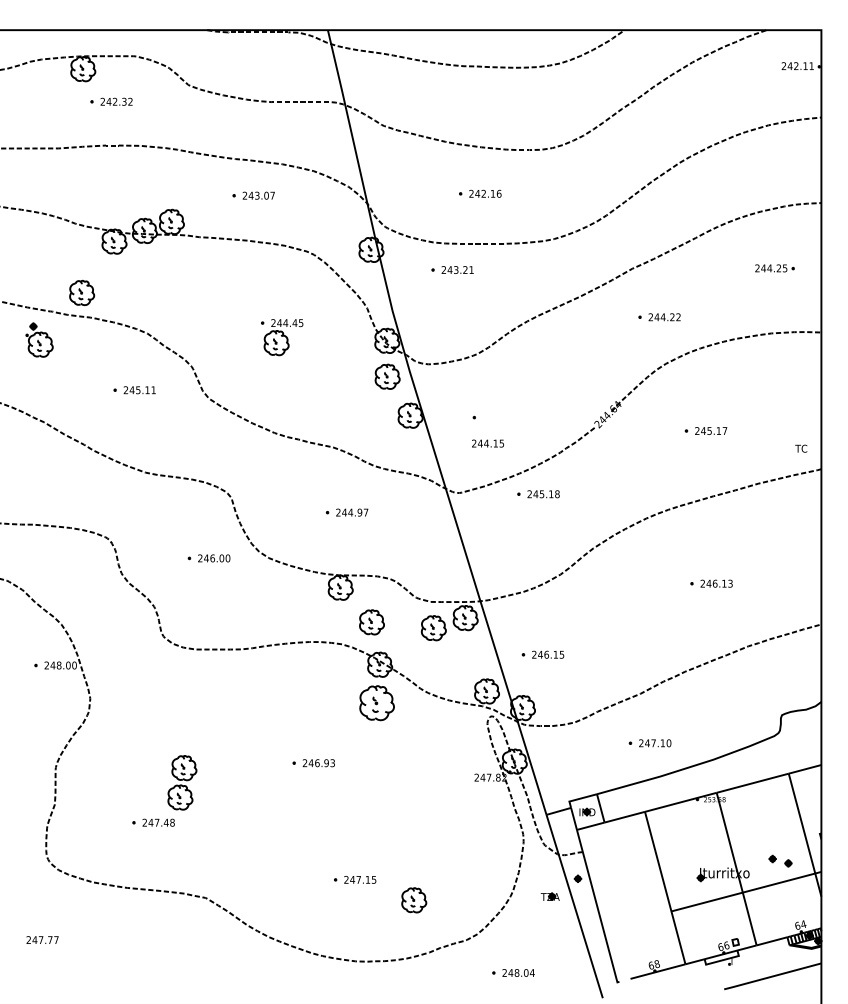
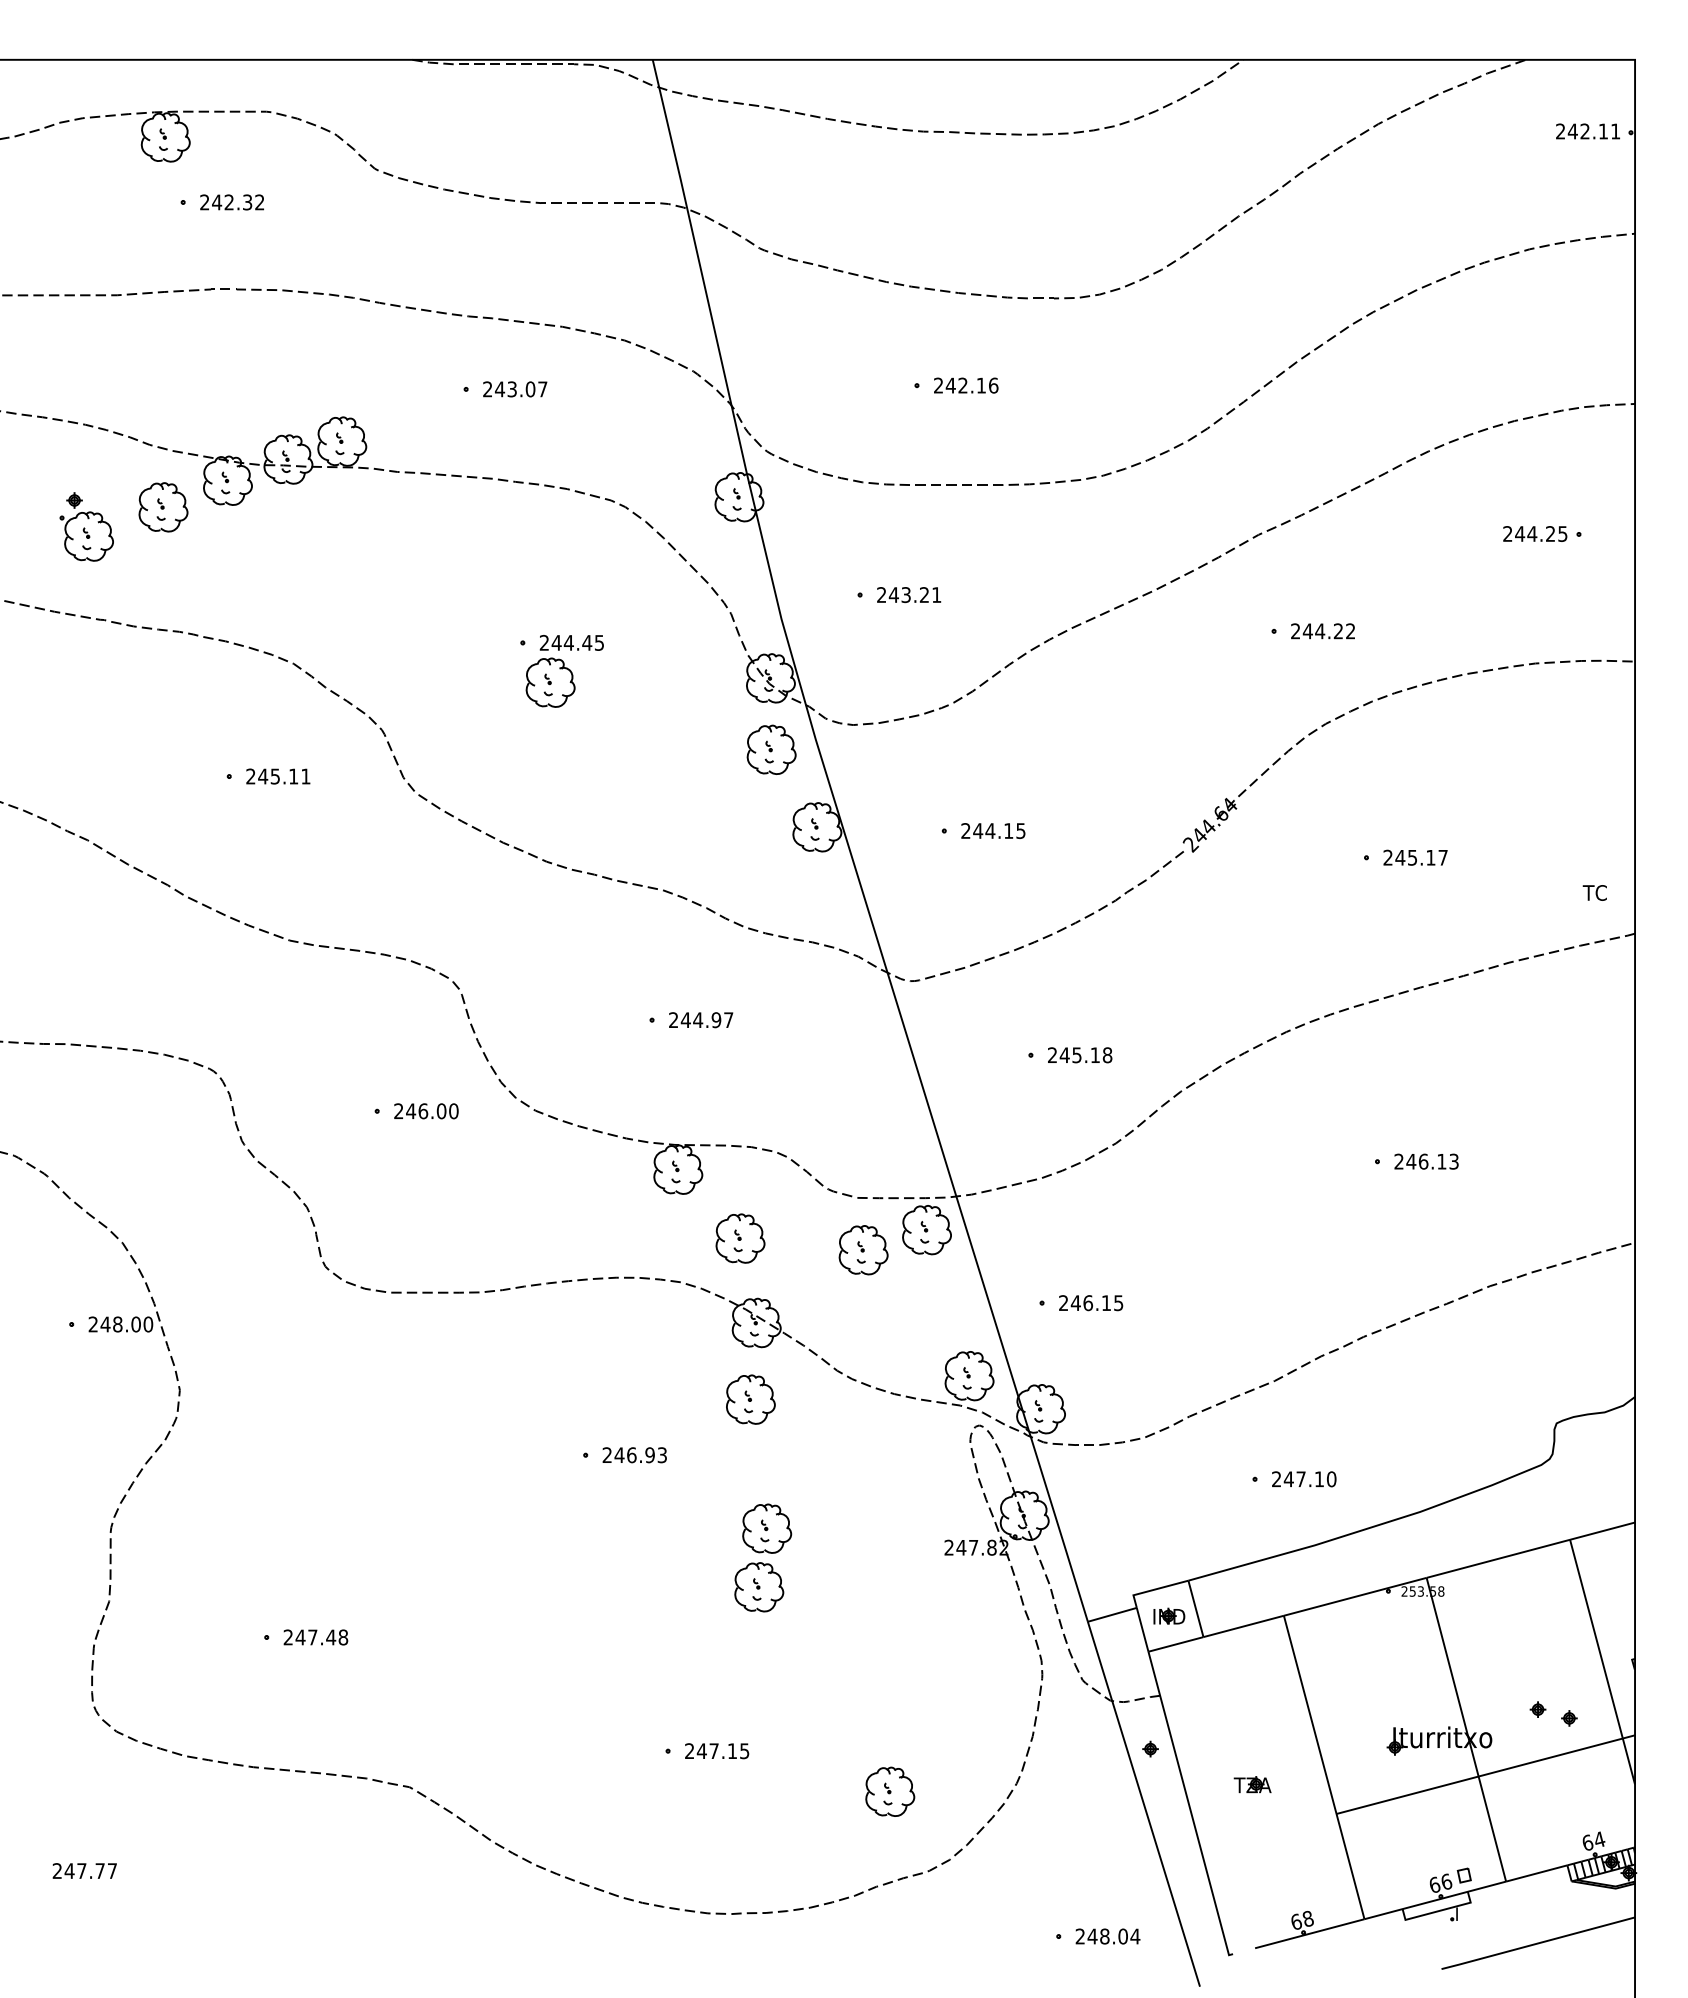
part: (452, 269) -> (898, 593), moved
part: (82, 293) -> (164, 508), moved
part: (39, 339) -> (86, 526), moved
text: (487, 443) -> (992, 830), moved
part: (538, 494) -> (1069, 1055), moved
part: (377, 703) -> (751, 1400), size x0.71
part: (313, 763) -> (624, 1455), moved
part: (182, 782) -> (763, 1557), moved
part: (549, 896) -> (1251, 1784), moved
part: (414, 900) -> (890, 1792), moved
part: (513, 972) -> (1097, 1935), moved

